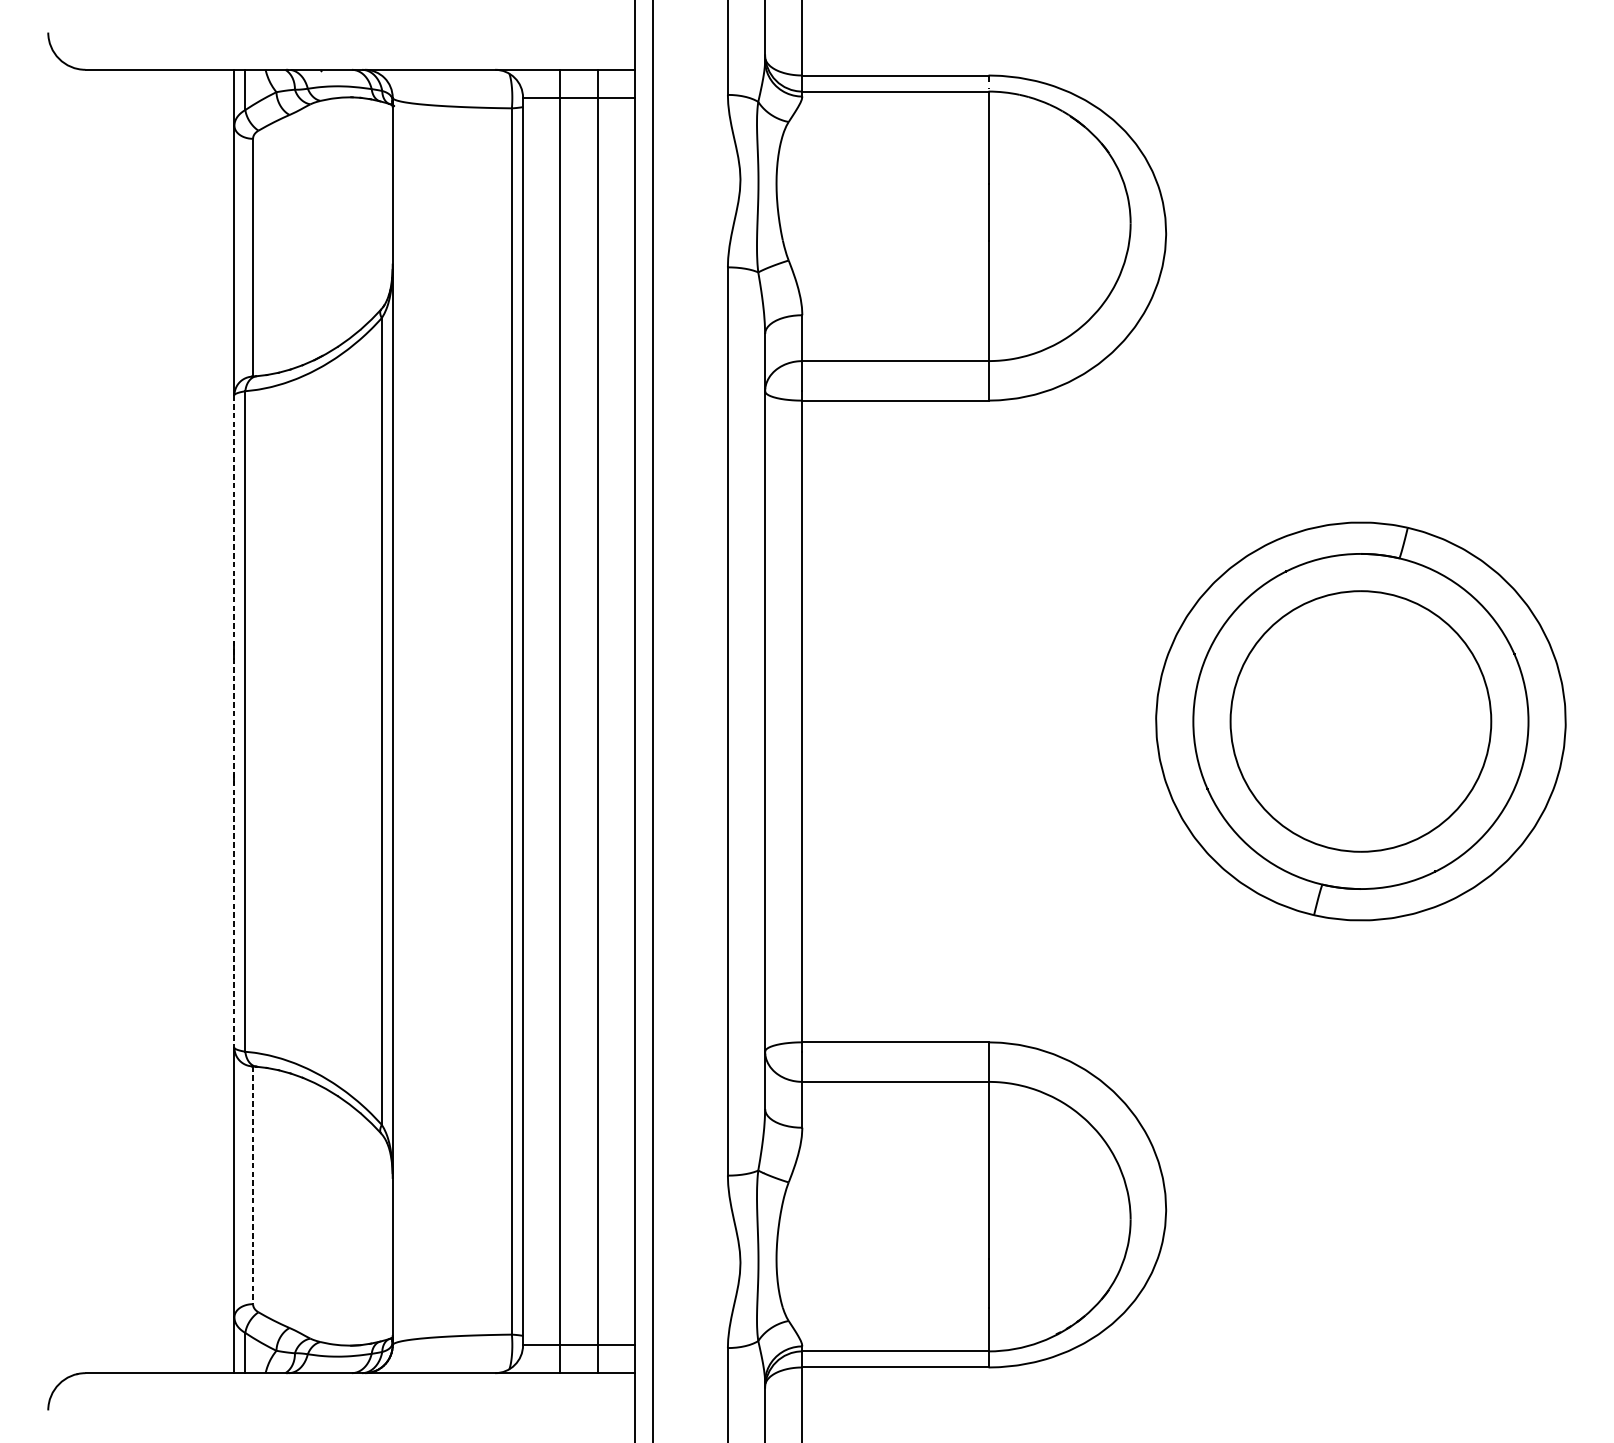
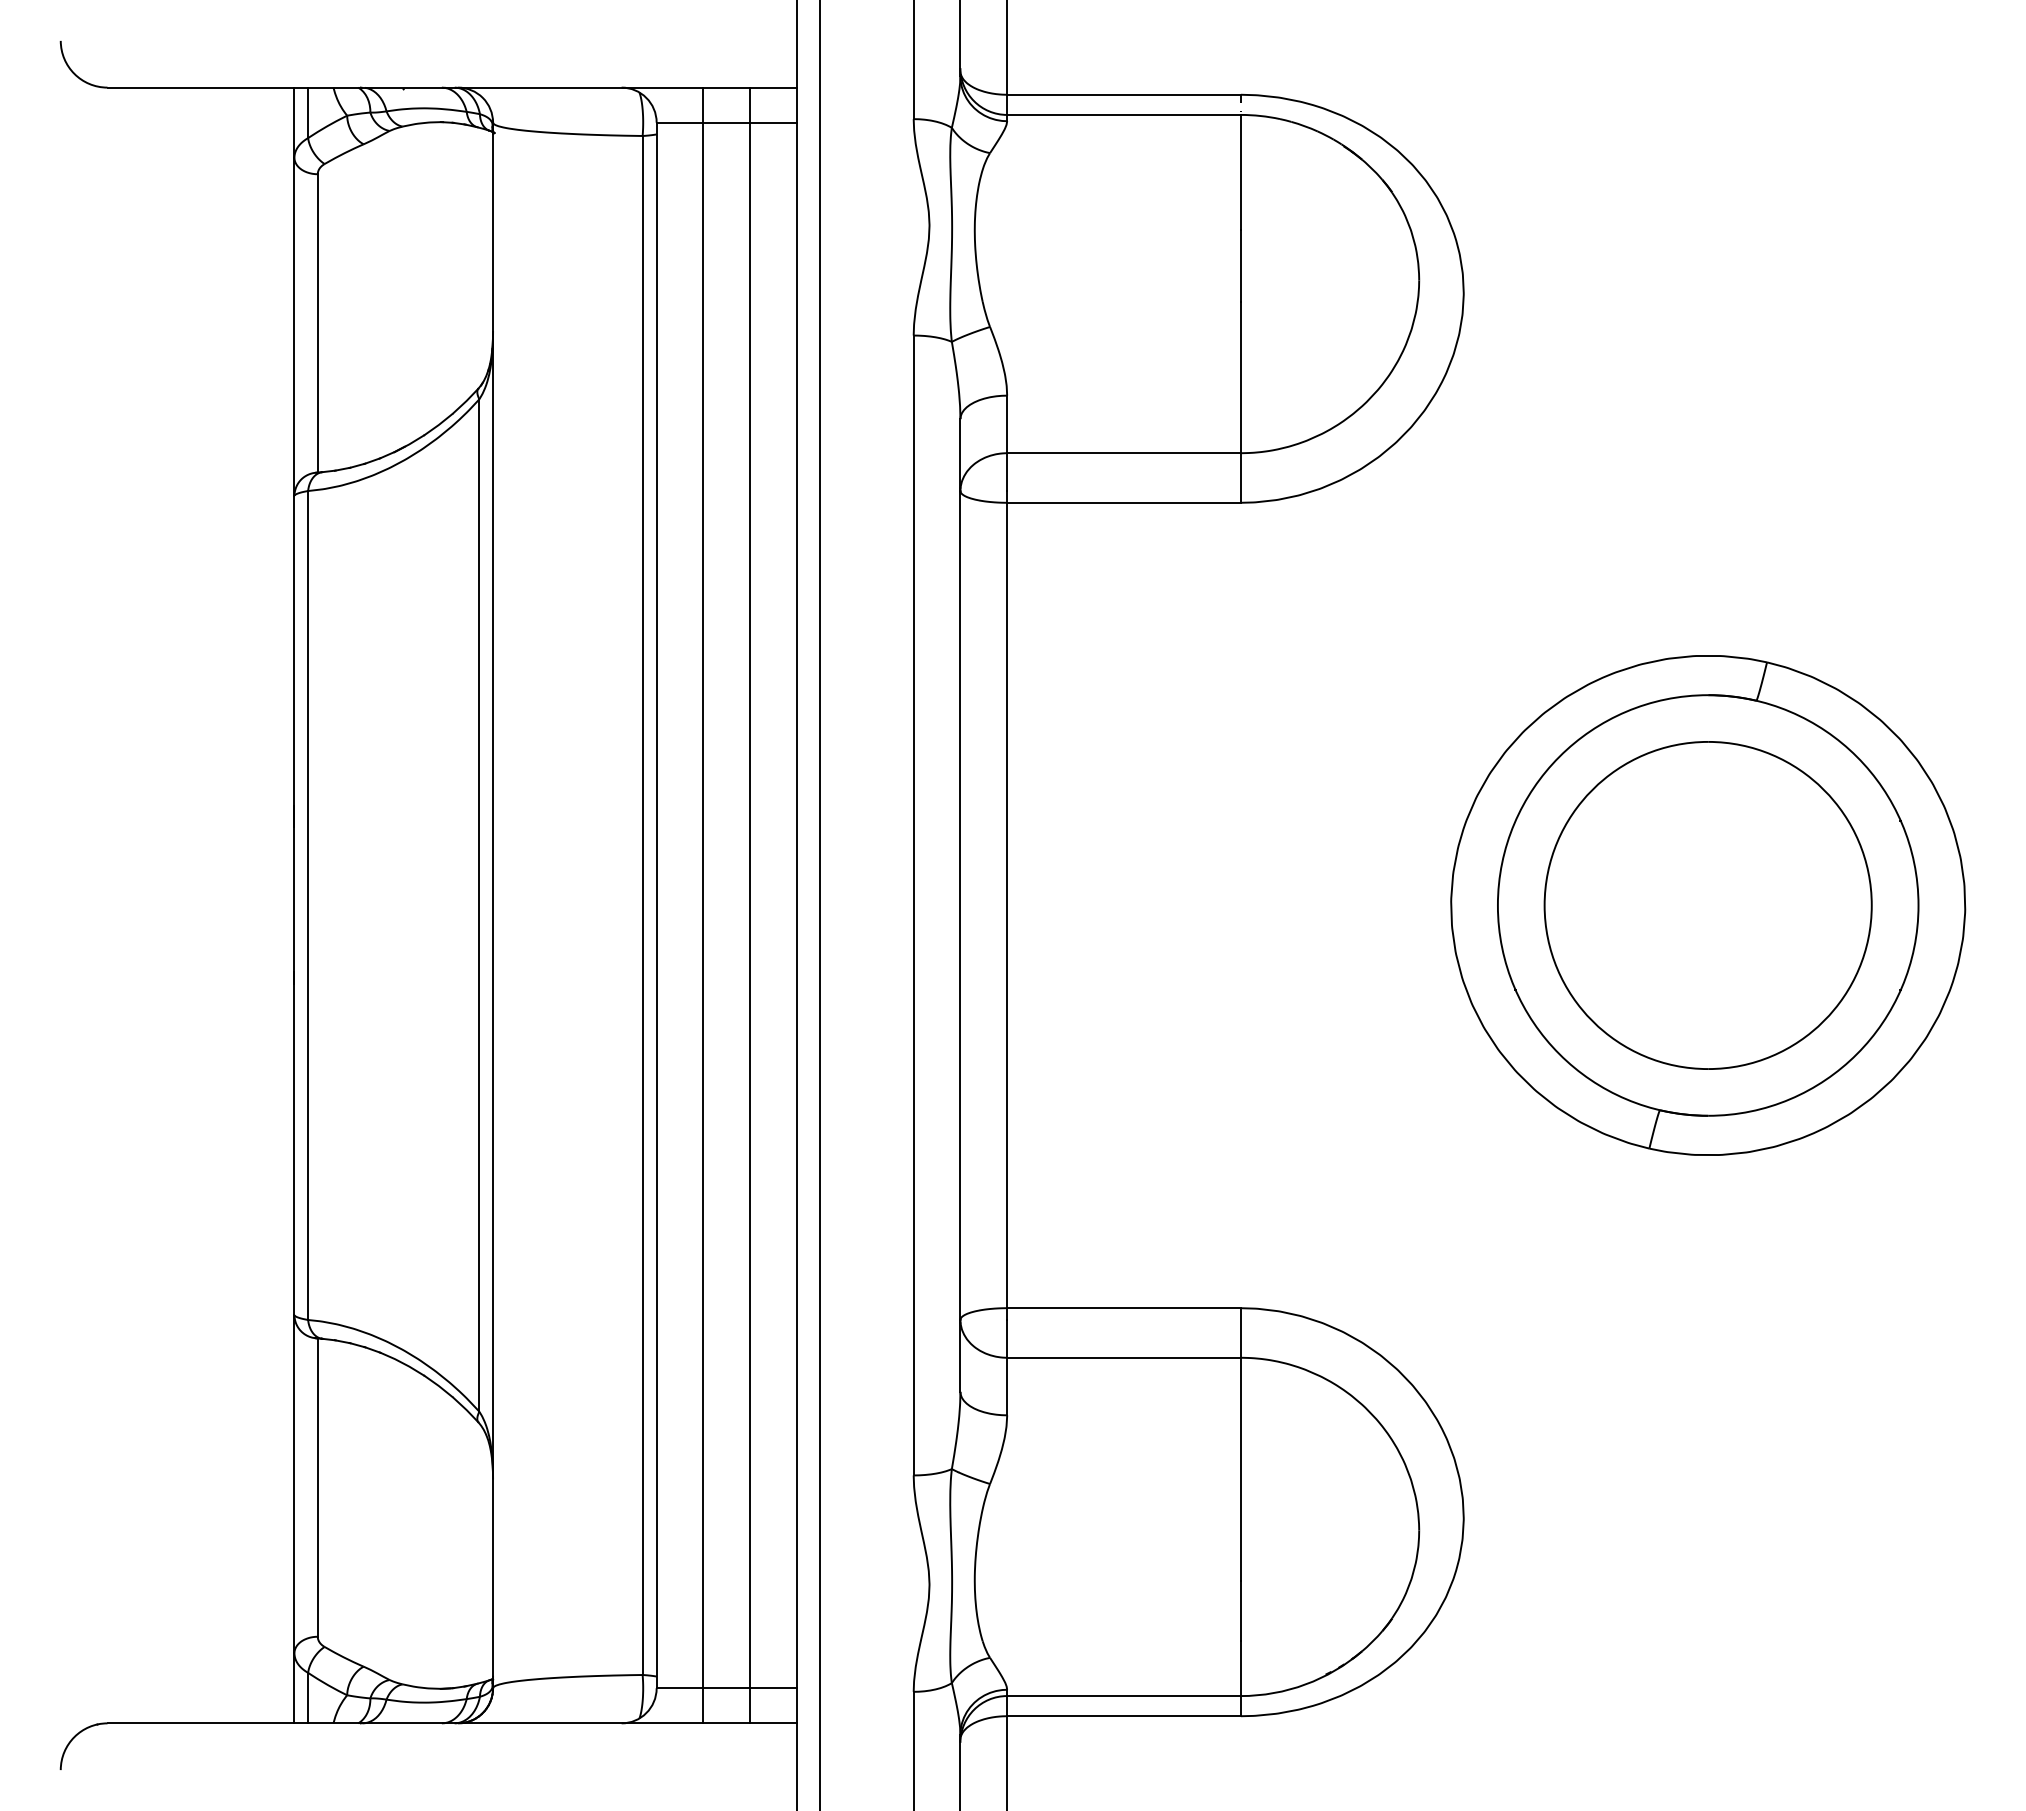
line: (234, 721) -> (294, 905), dashed -> solid
line: (252, 1186) -> (317, 1488), dashed -> solid

